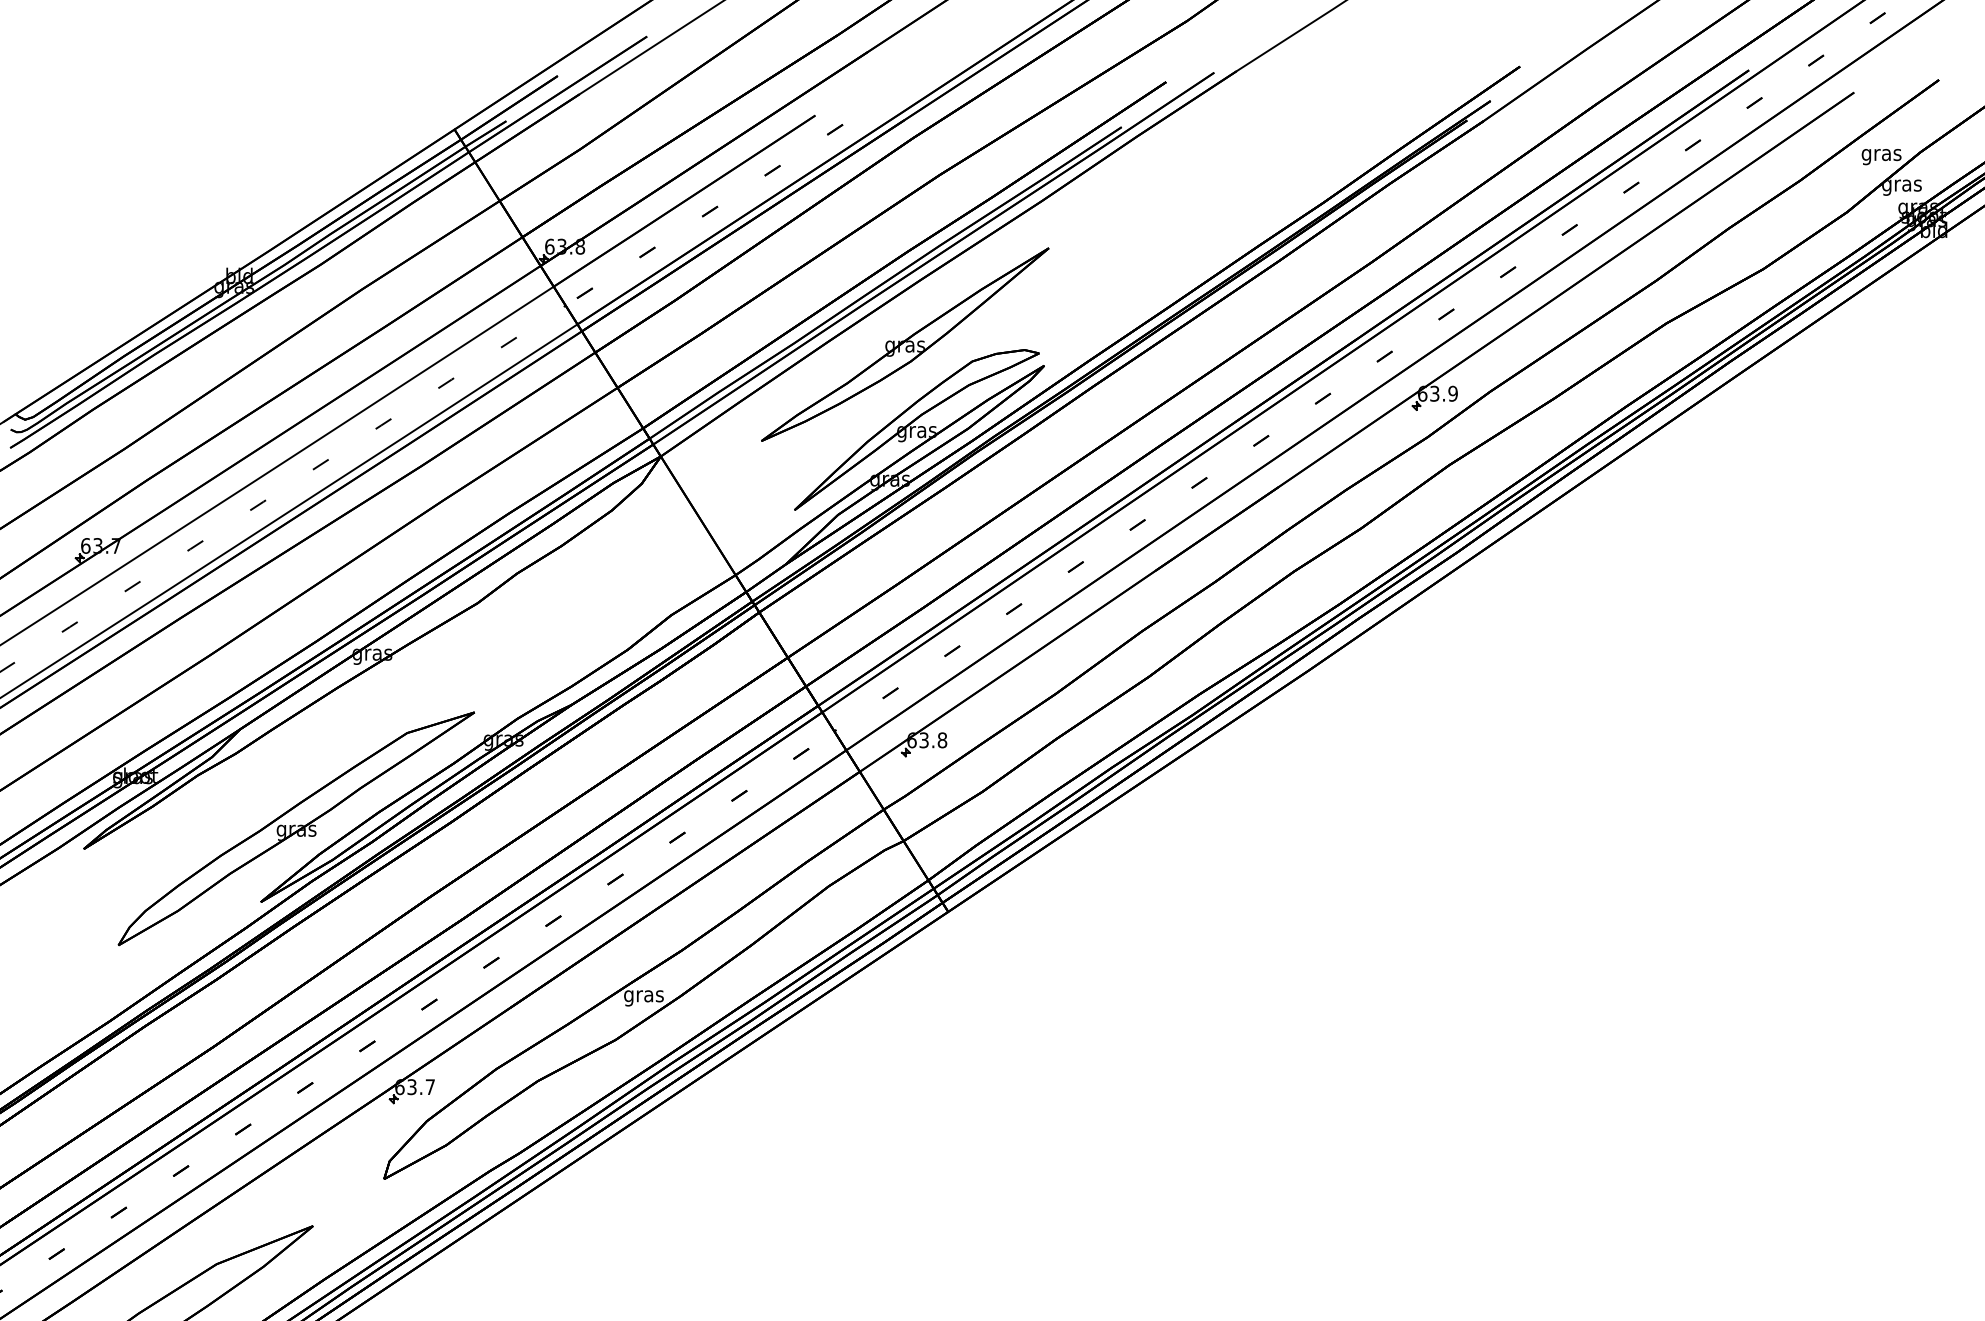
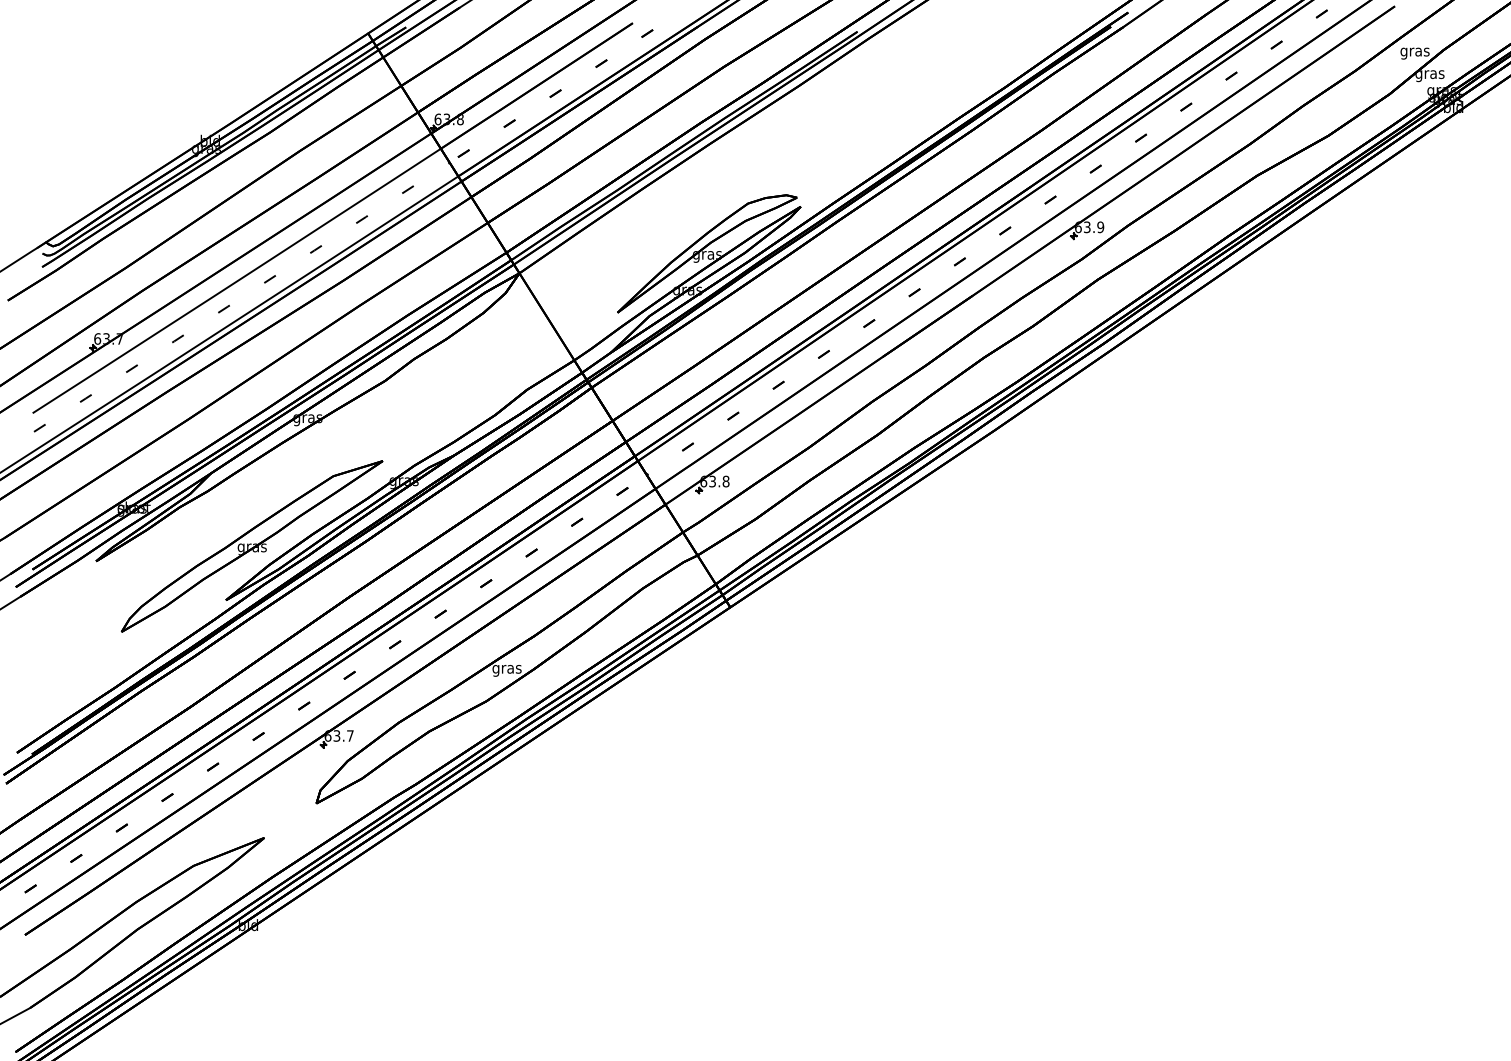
part: (904, 343) -> (698, 190), removed

